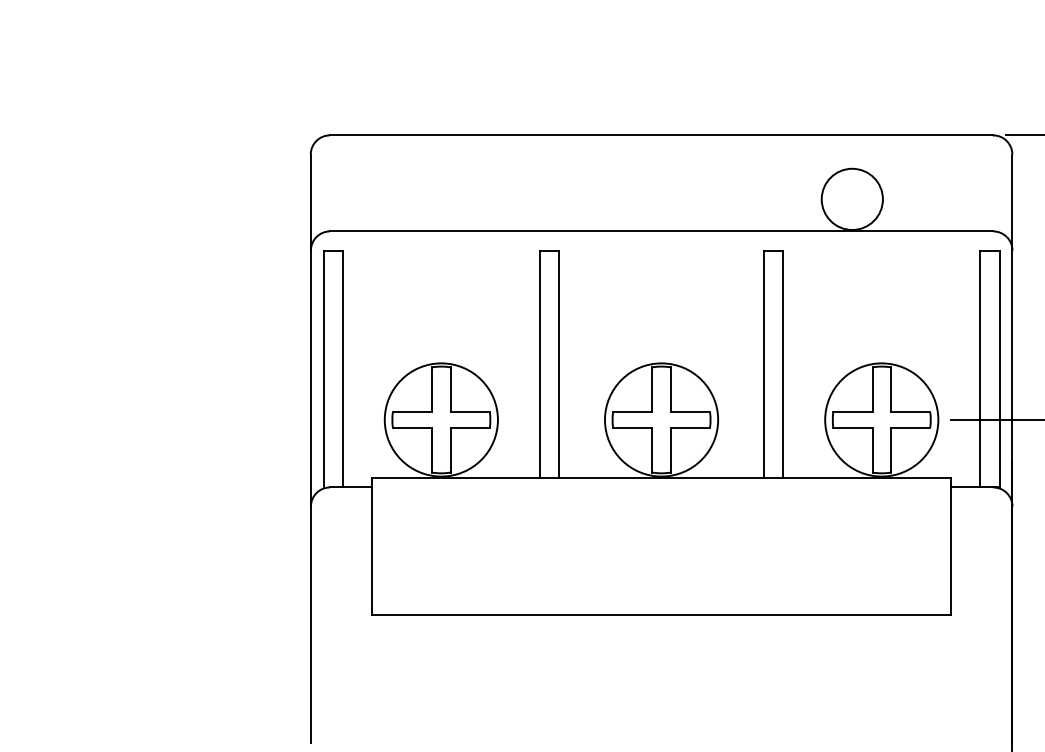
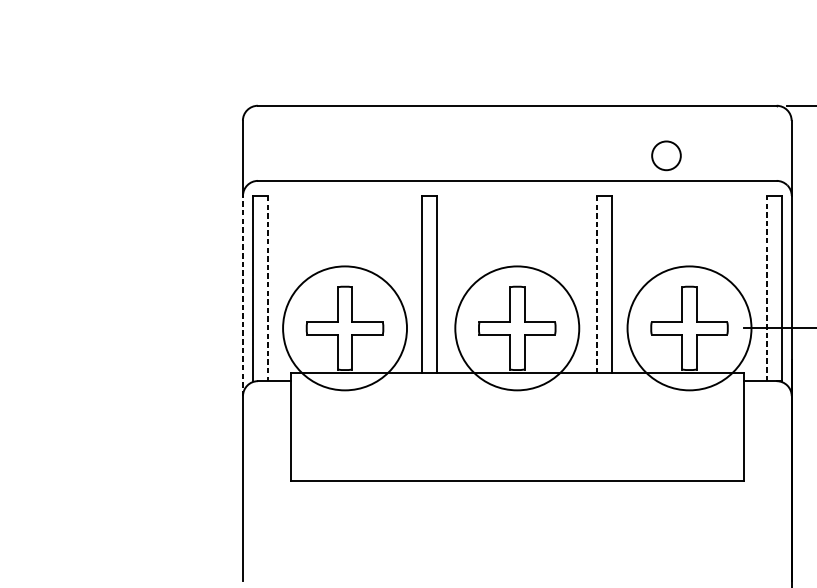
circle: (851, 198) -> (665, 155), size x0.6
line: (763, 364) -> (597, 285), solid -> dashed
line: (980, 368) -> (766, 288), solid -> dashed
line: (342, 369) -> (267, 288), solid -> dashed
line: (310, 378) -> (242, 295), solid -> dashed
circle: (440, 419) -> (344, 328), size x1.4
circle: (661, 419) -> (517, 328), size x1.4
circle: (881, 419) -> (689, 328), size x1.4

